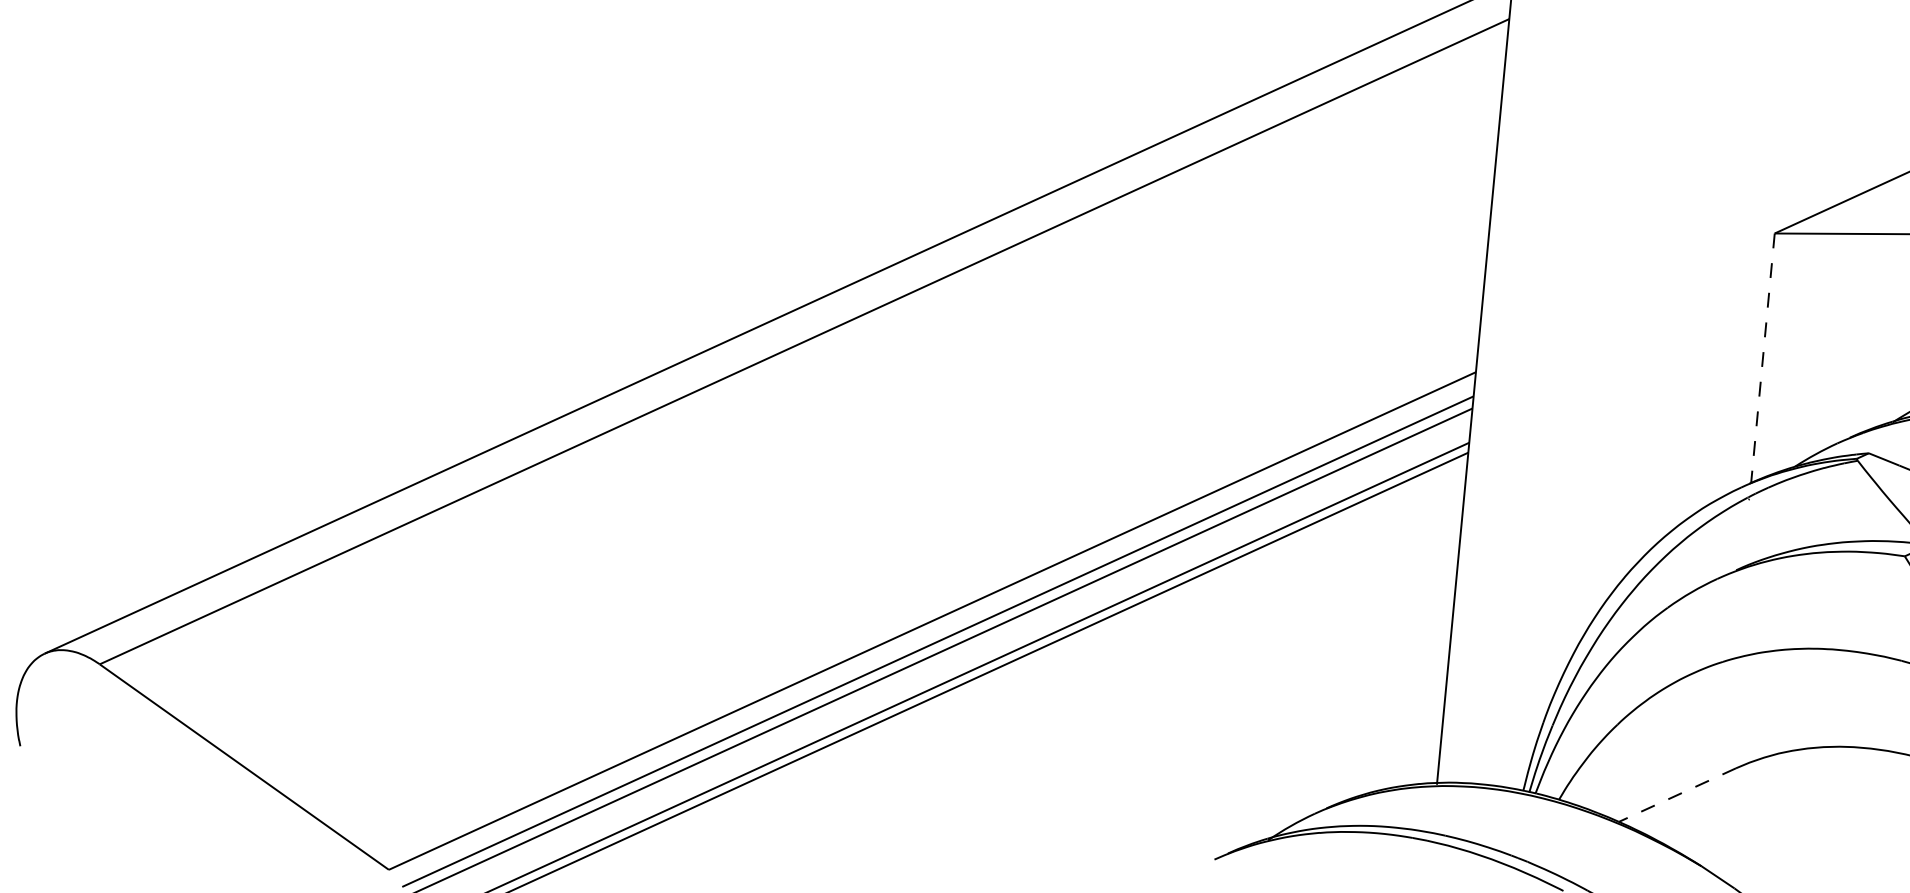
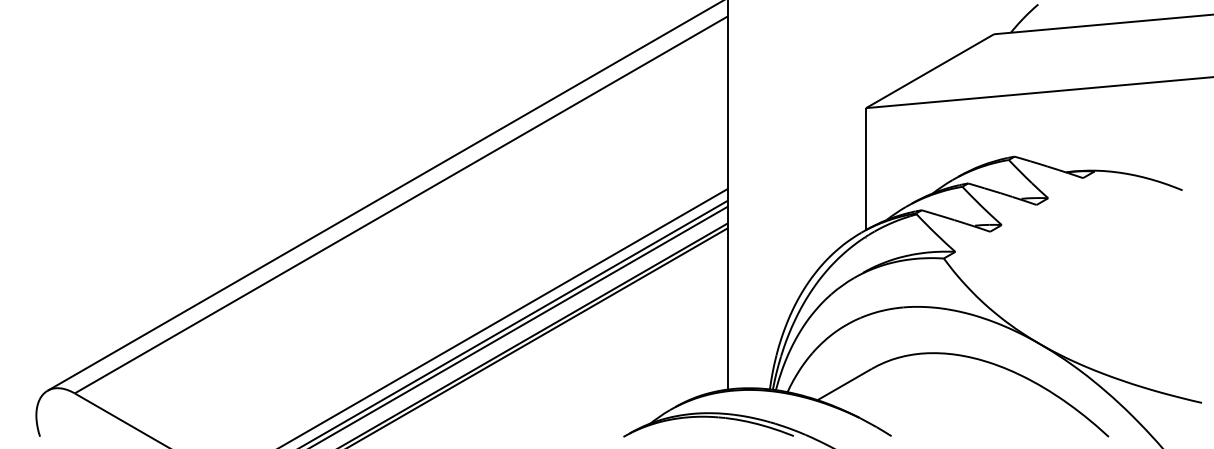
line: (1763, 359) -> (866, 169), dashed -> solid
line: (1677, 795) -> (844, 384), dashed -> solid

